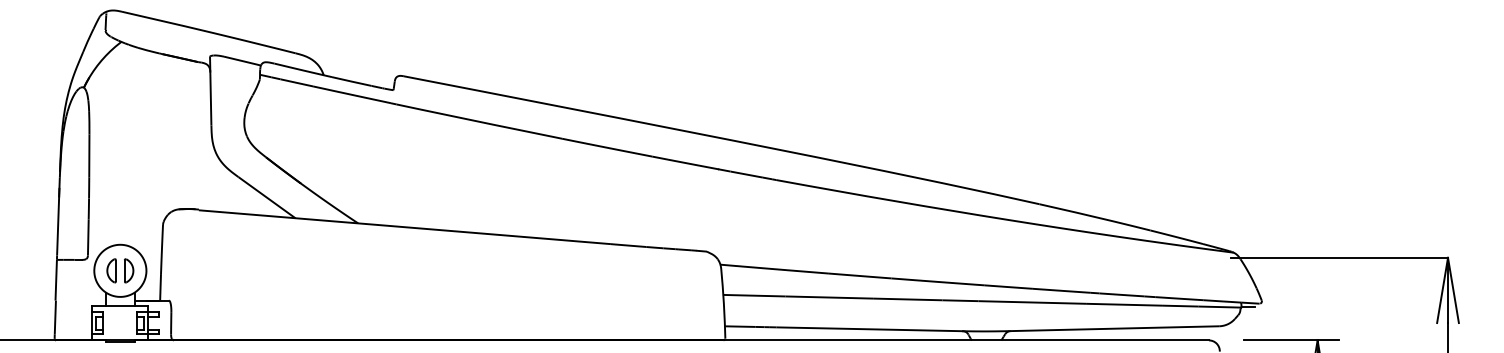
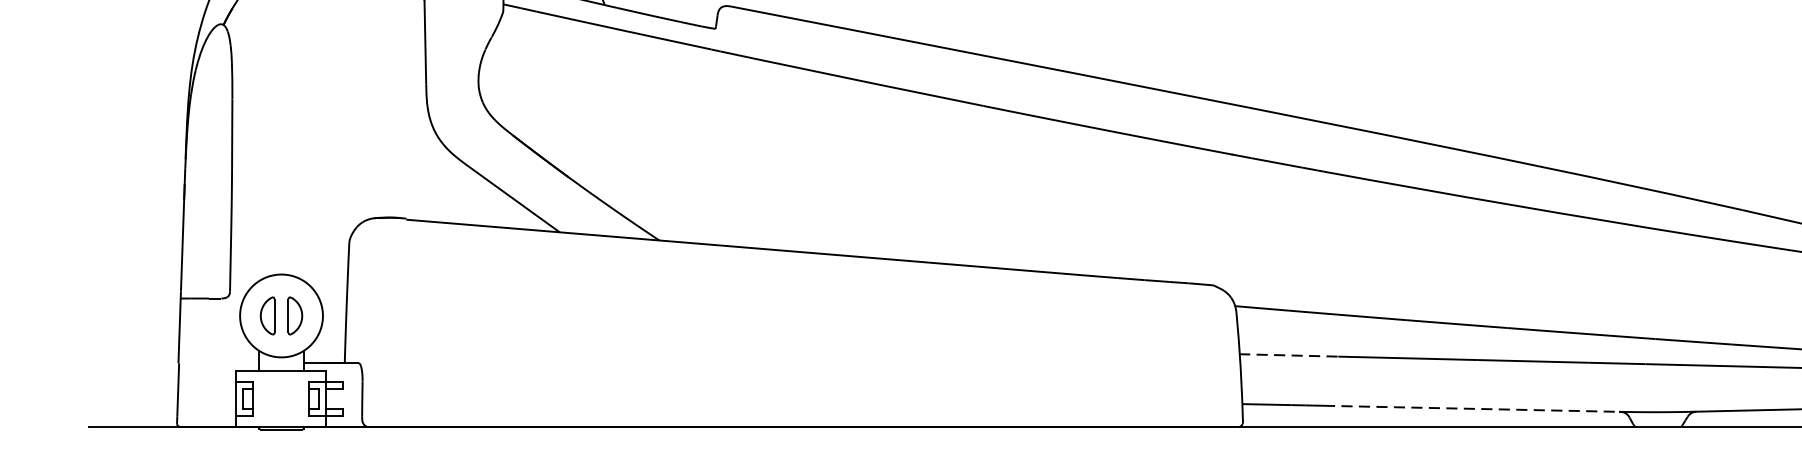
line: (754, 295) -> (1289, 355), solid -> dashed
line: (869, 329) -> (1472, 409), solid -> dashed

